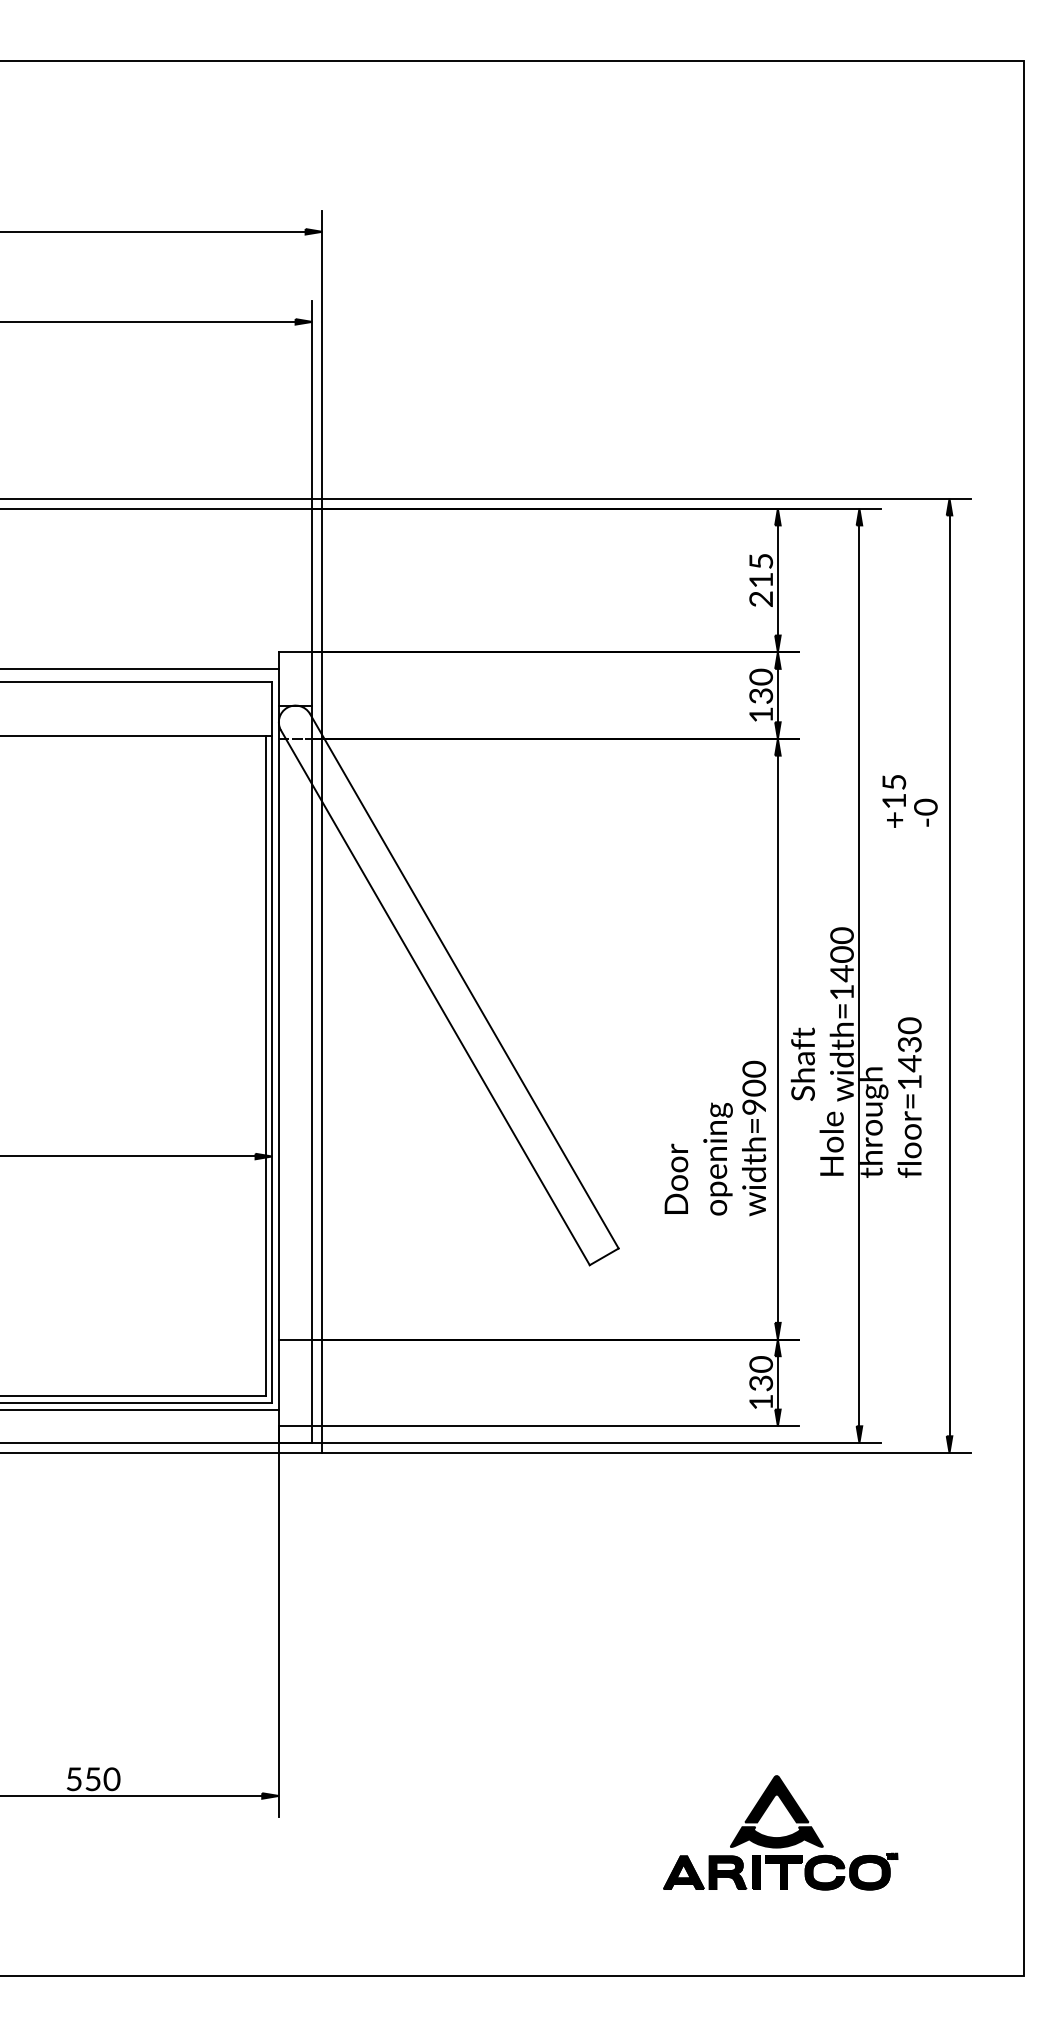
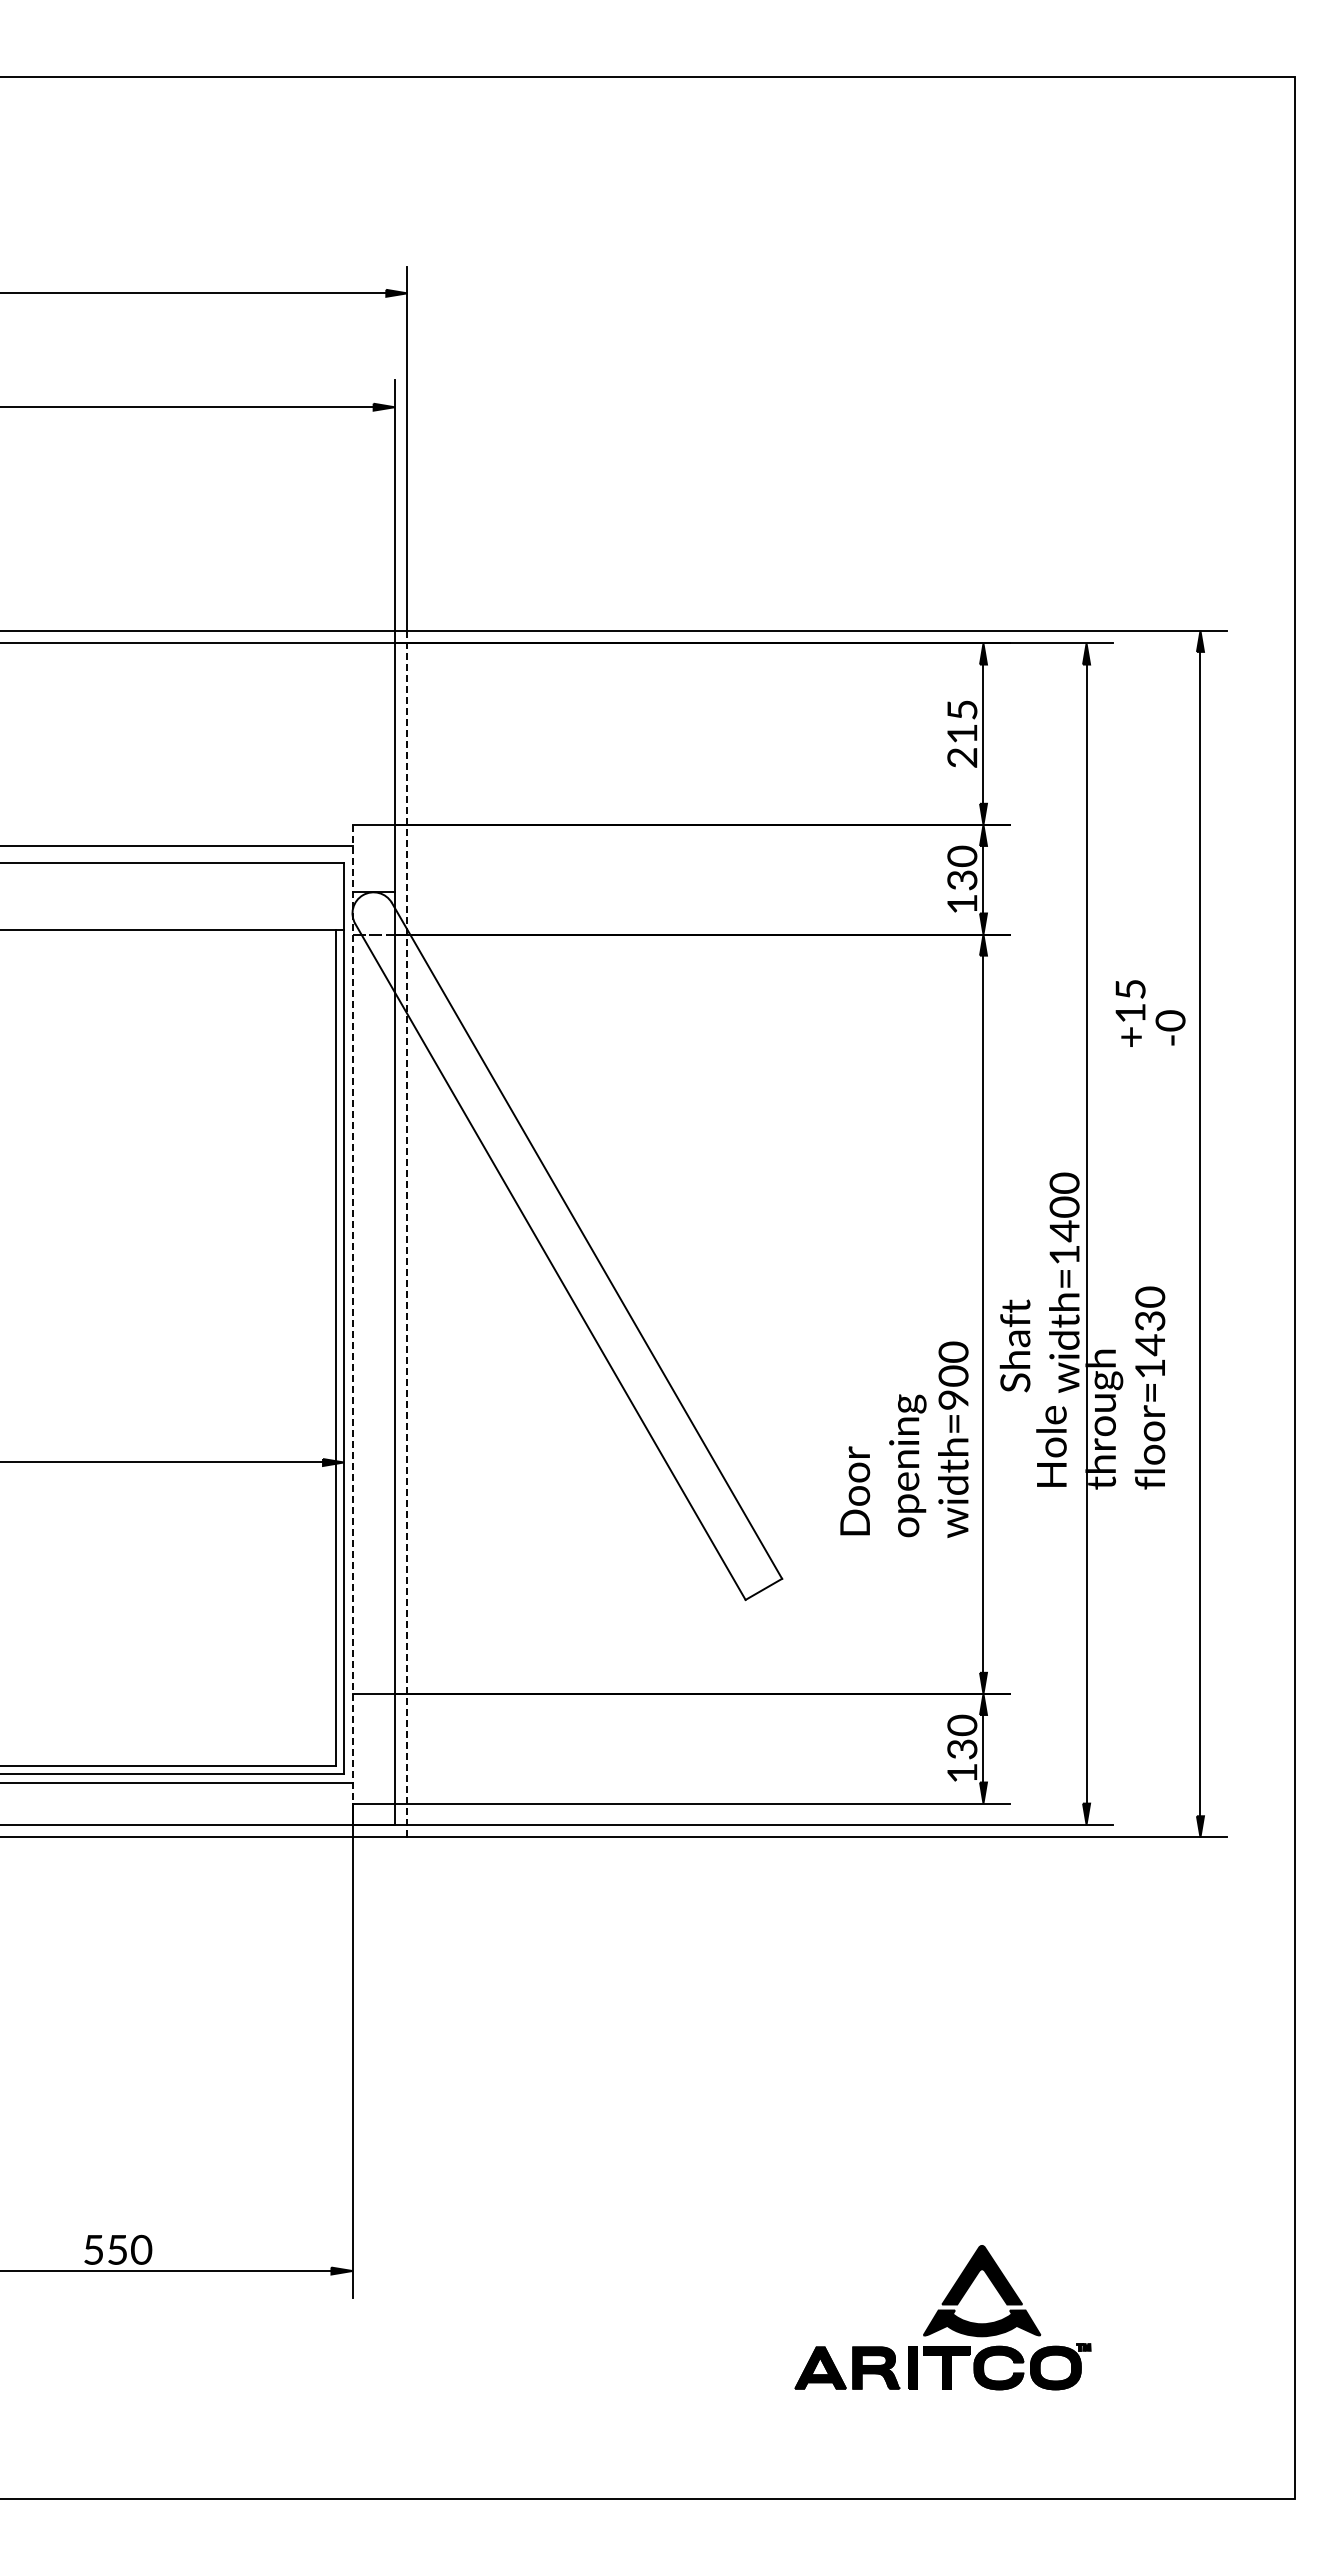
line: (322, 976) -> (407, 1234), solid -> dashed
line: (278, 1039) -> (352, 1314), solid -> dashed
part: (780, 1871) -> (942, 2366), moved

